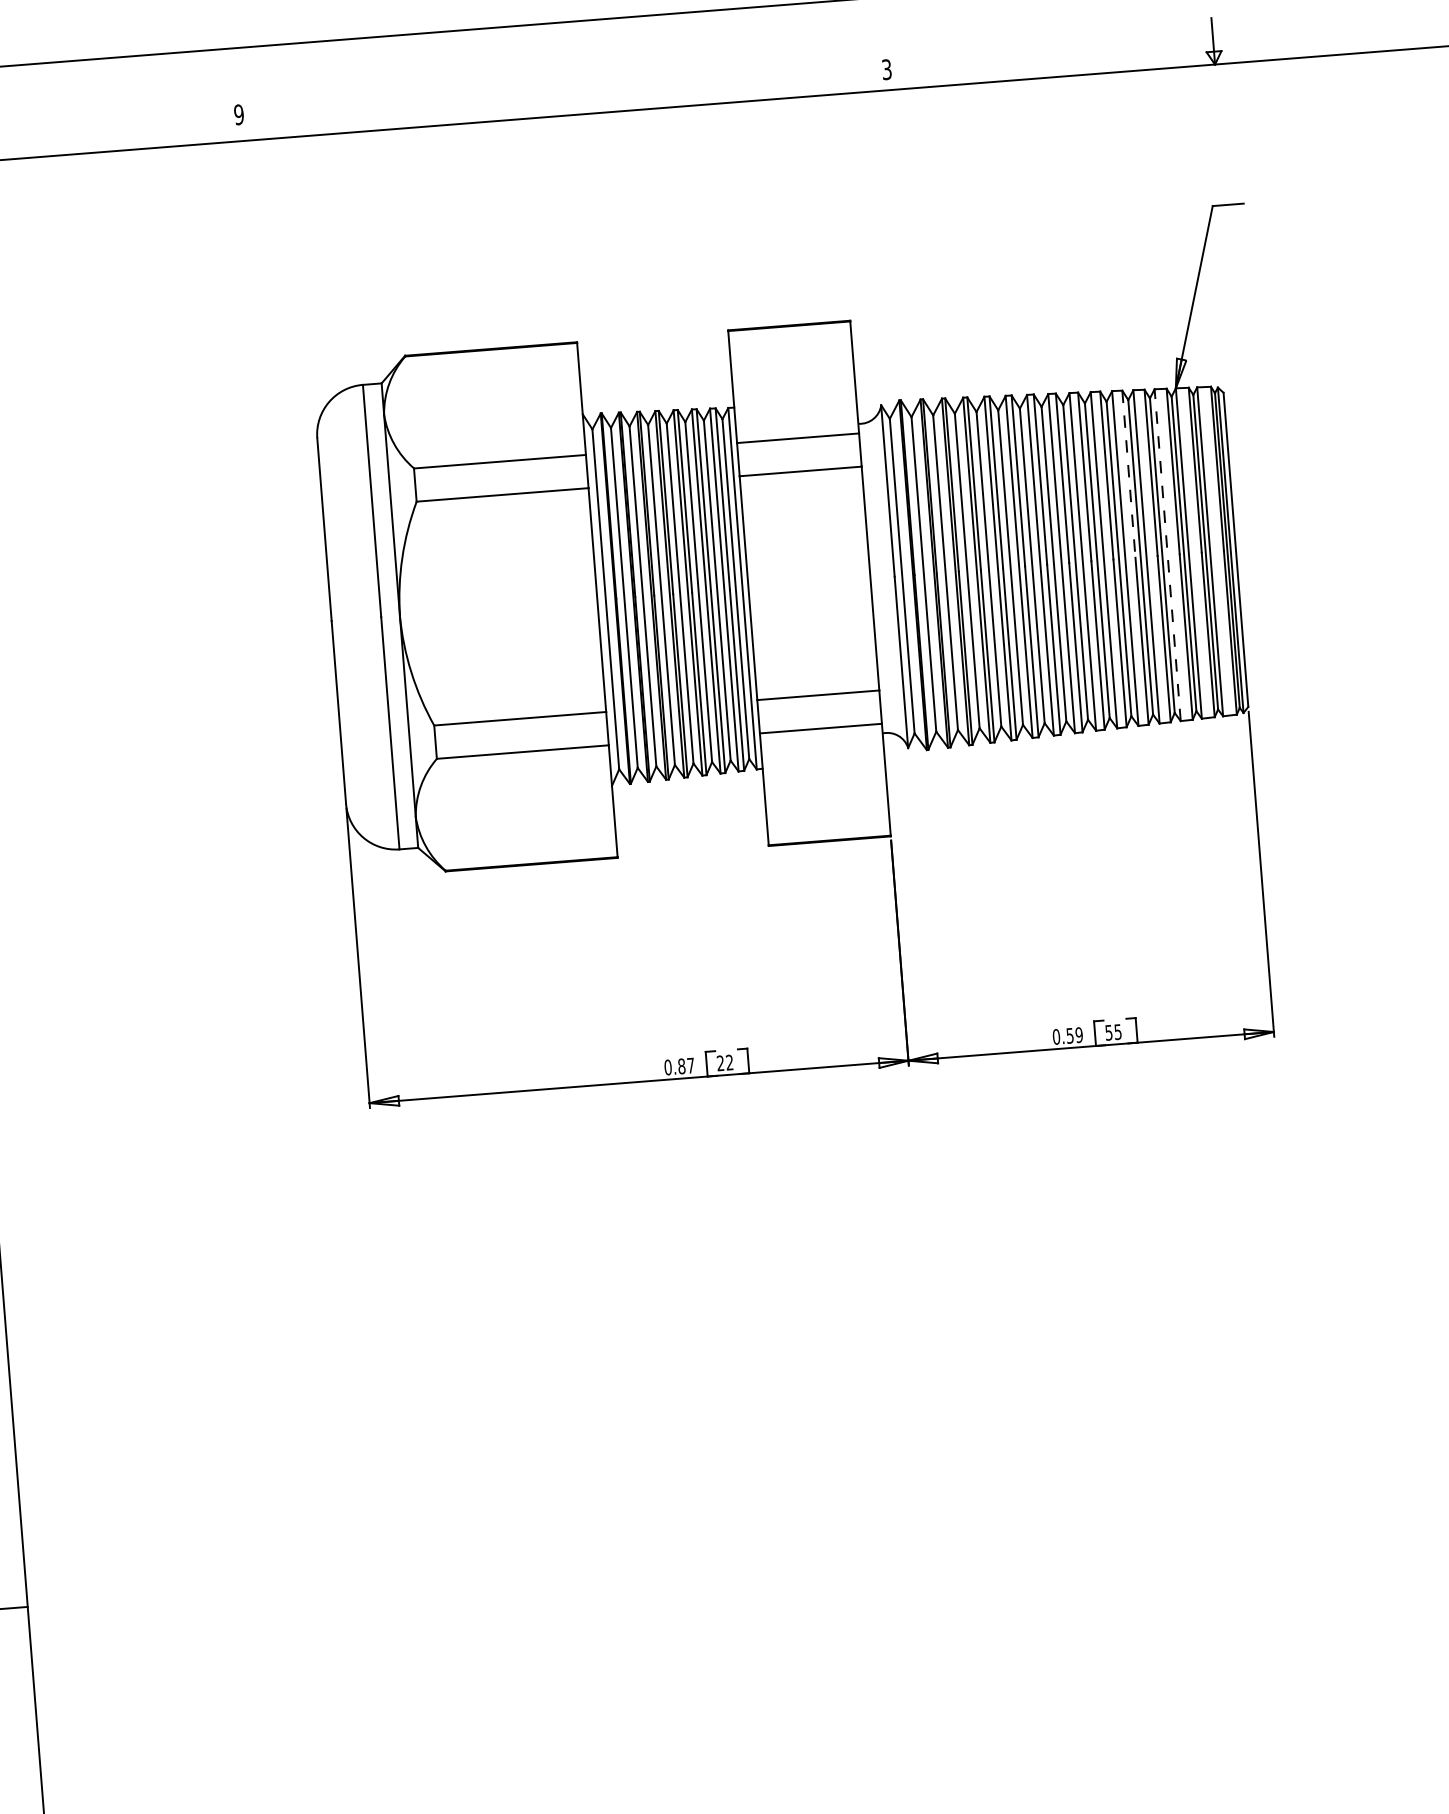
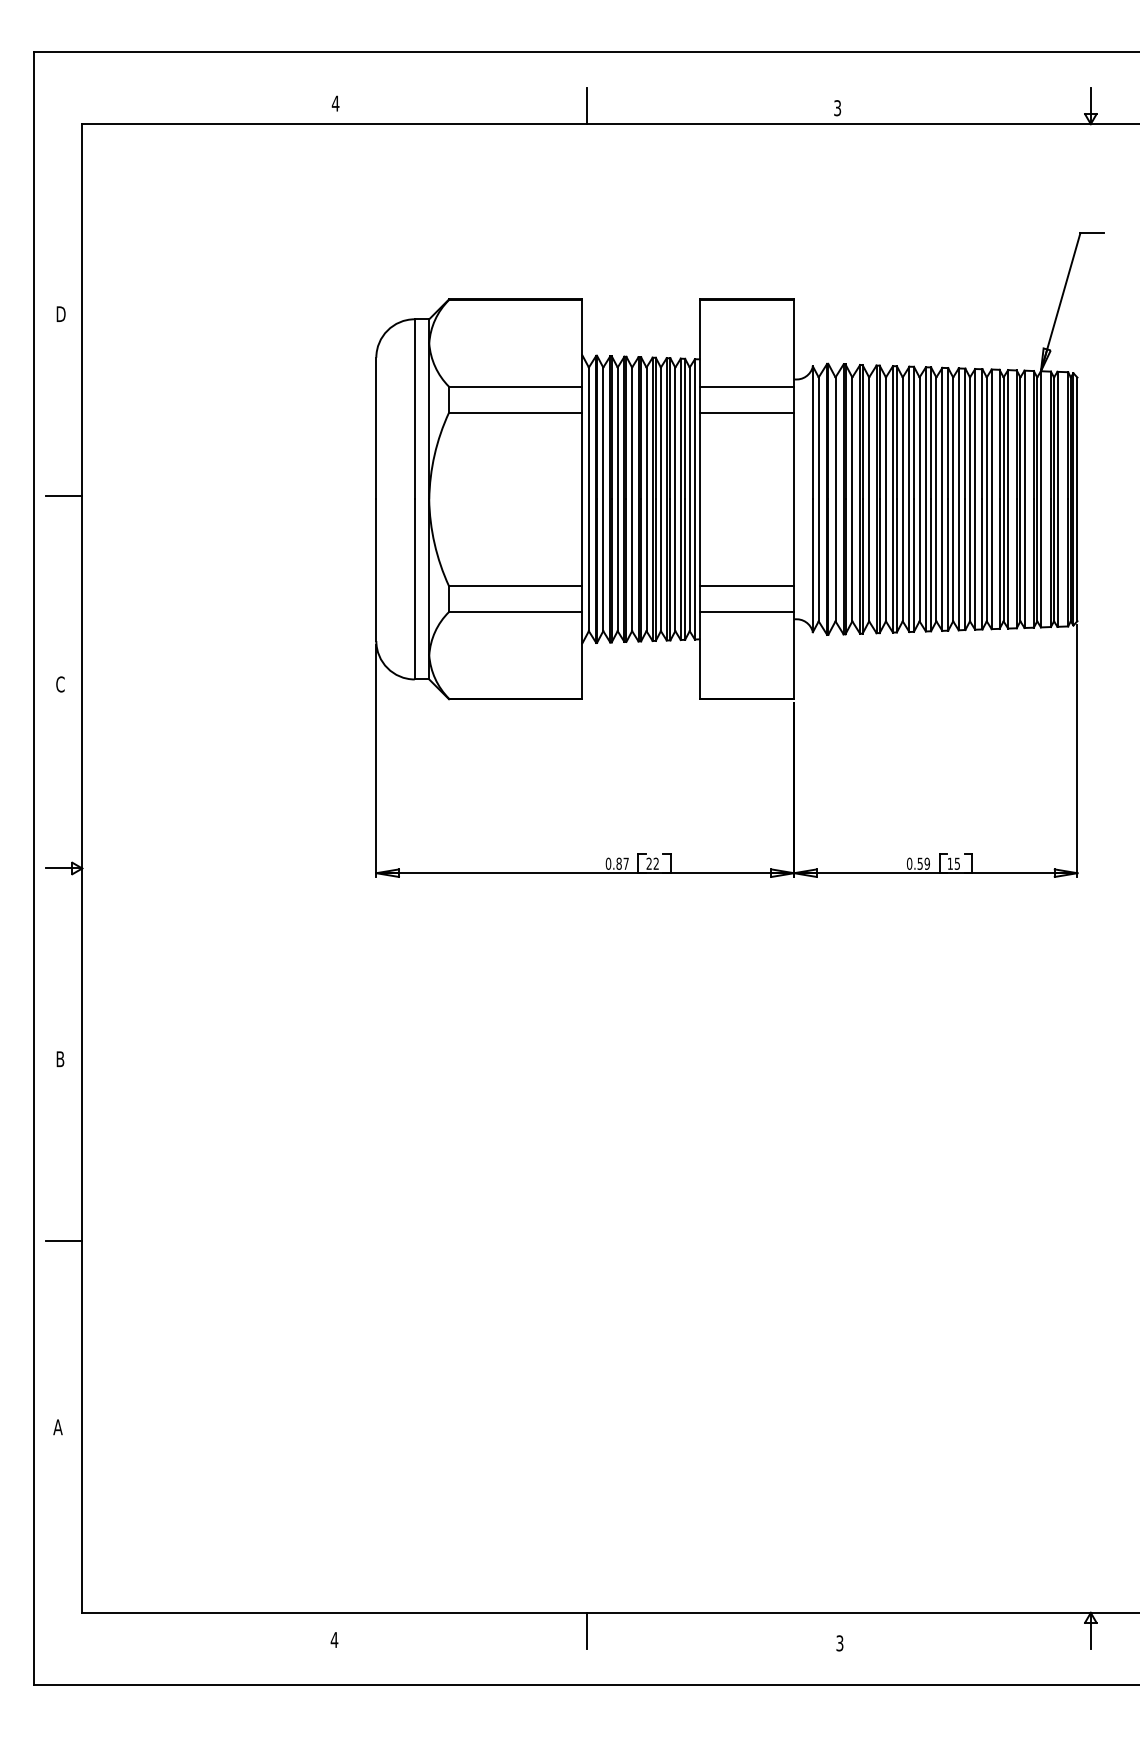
line: (562, 92) -> (586, 106), added
text: (238, 114) -> (335, 103), 9 -> 4
line: (1128, 474) -> (999, 434), dashed -> solid
line: (1167, 555) -> (1024, 499), dashed -> solid
text: (1107, 1032) -> (949, 863), 55 -> 15

